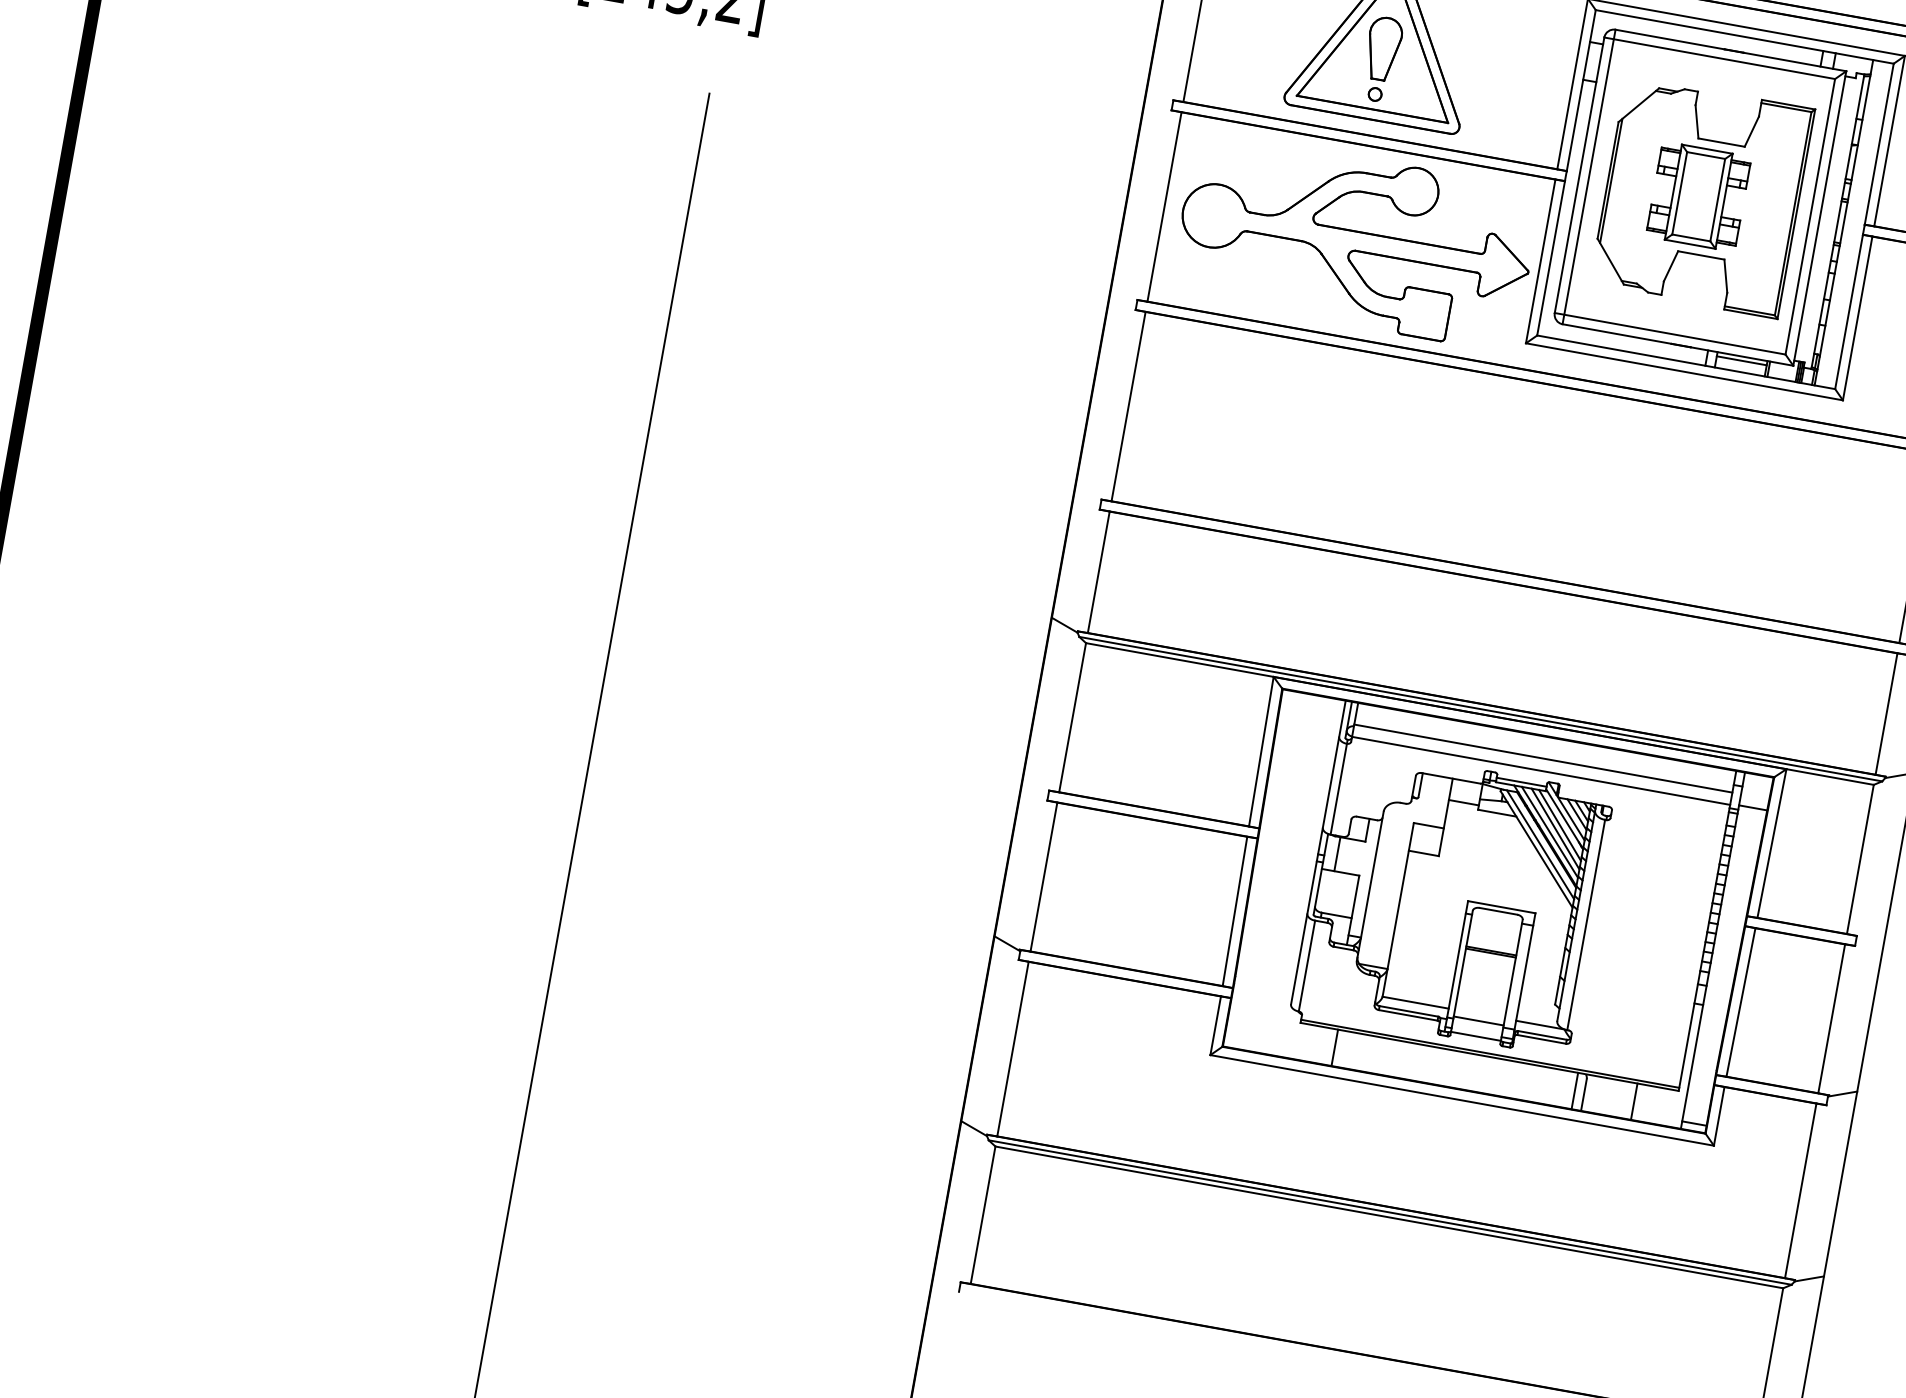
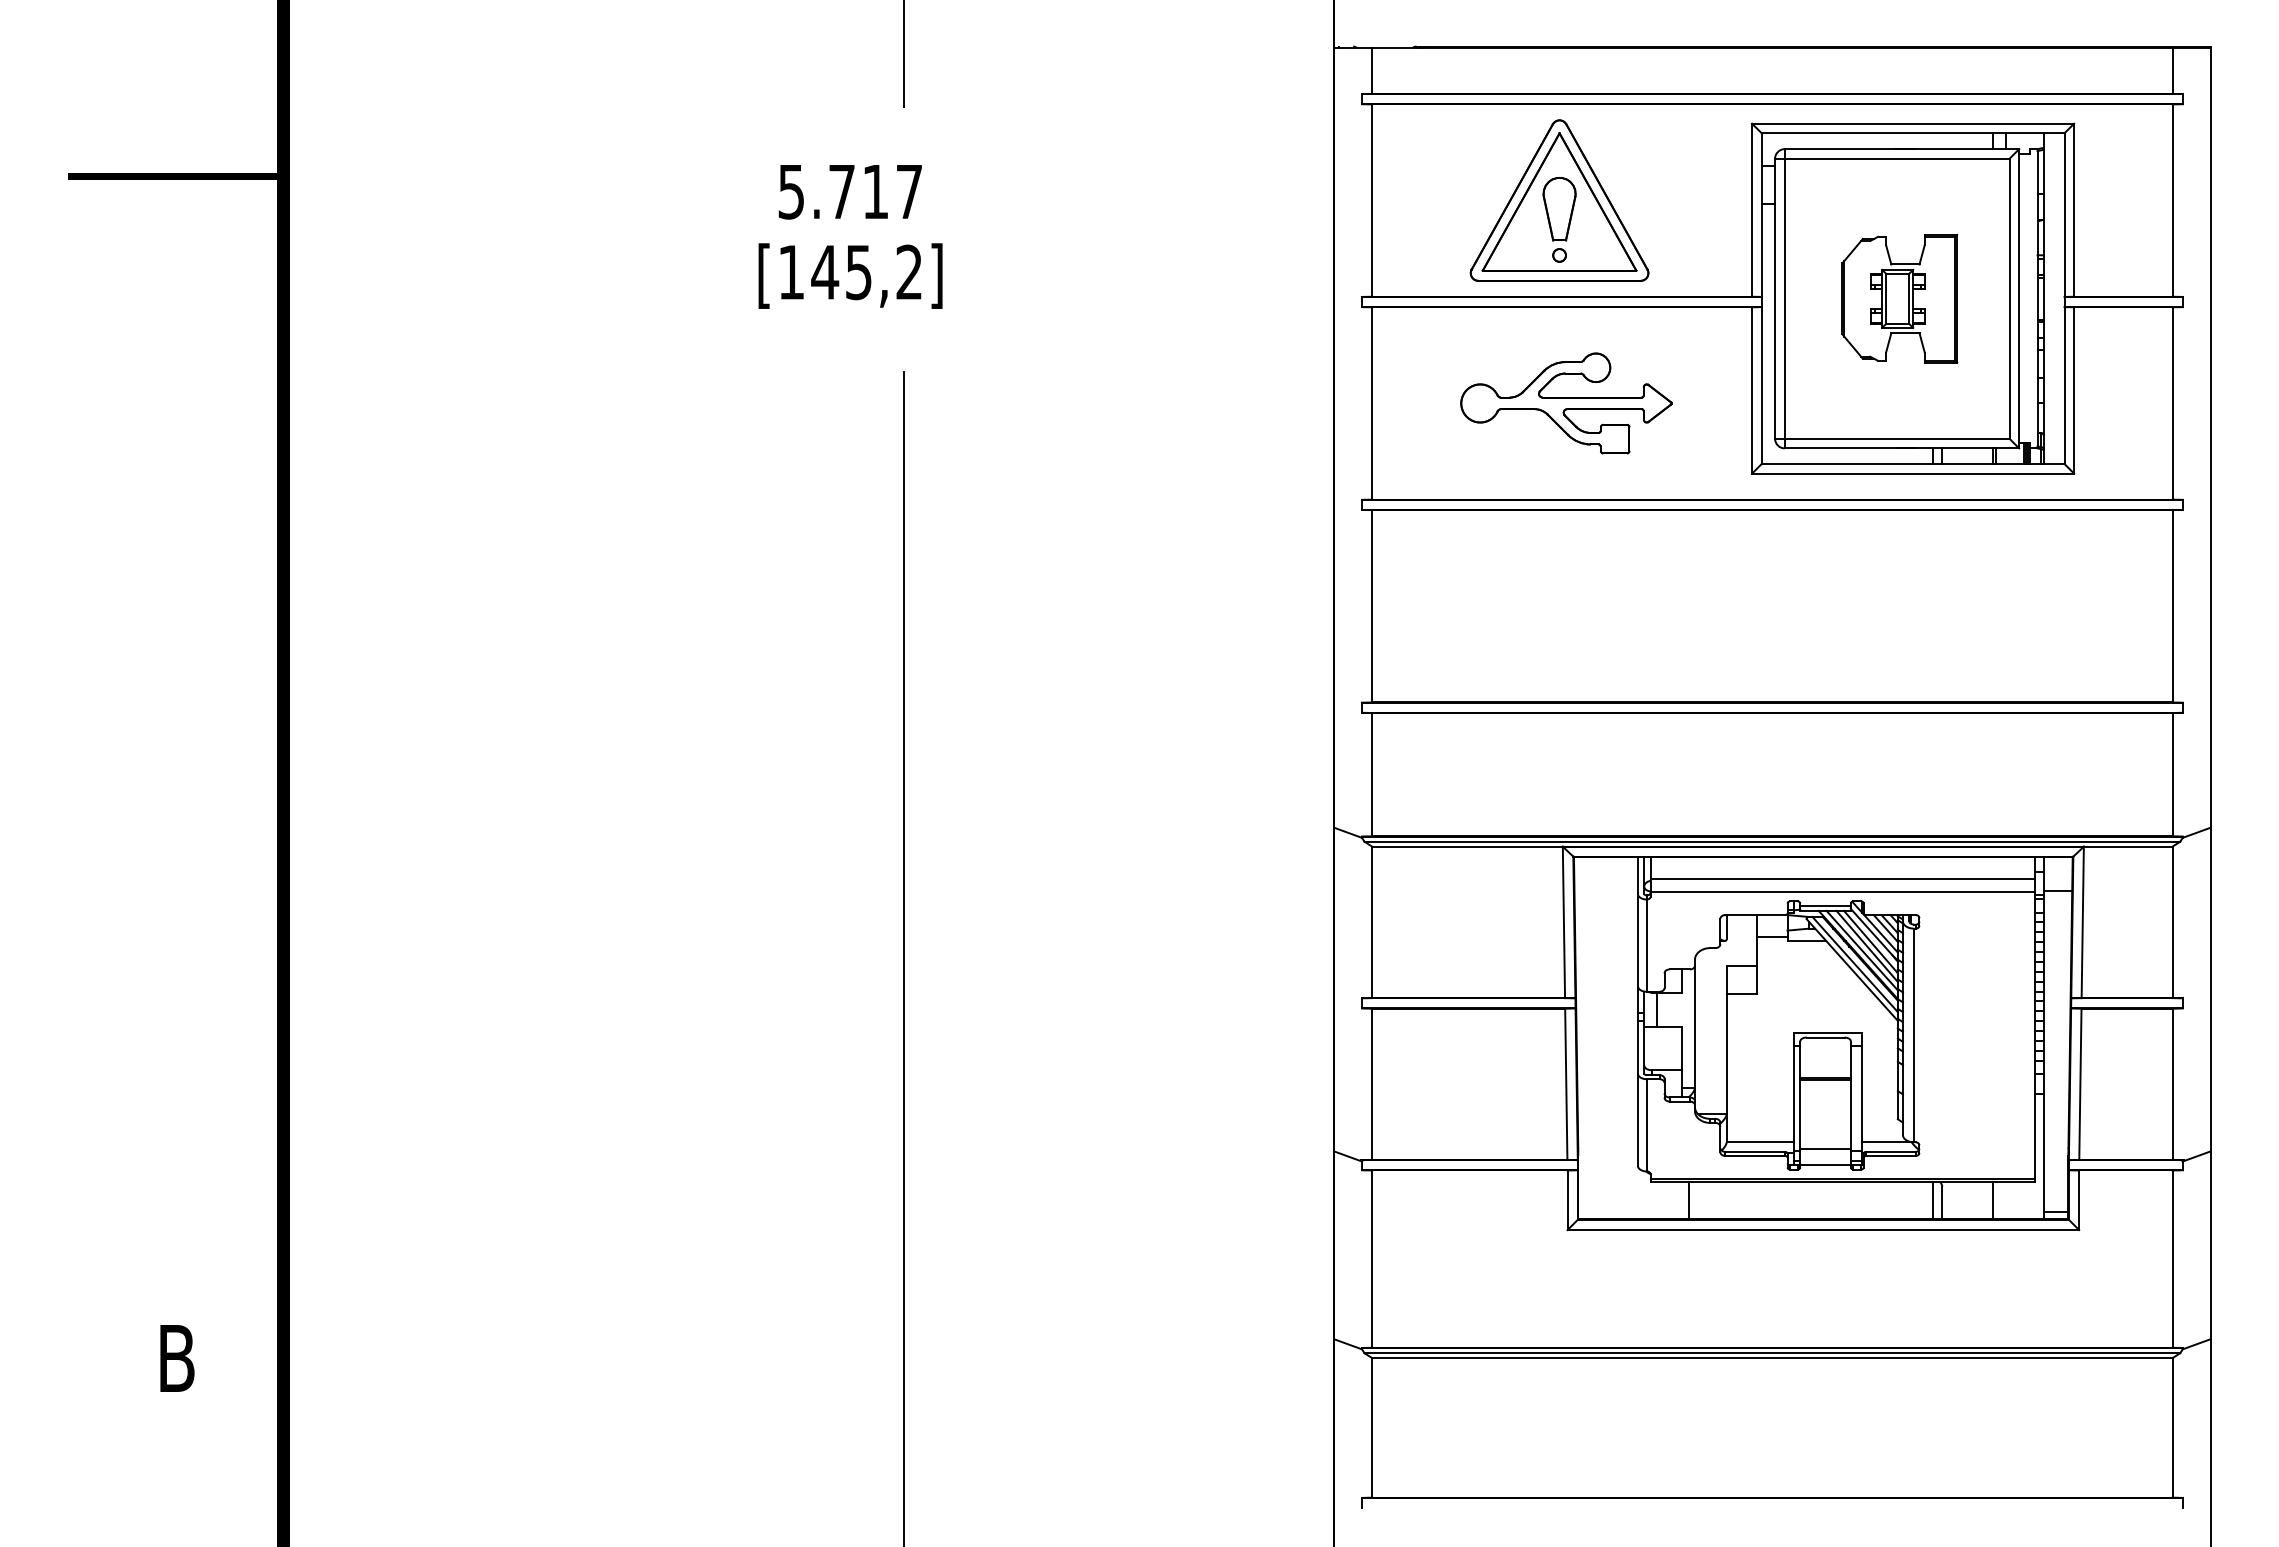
part: (1702, 197) -> (1899, 298), size x0.6
part: (1355, 241) -> (1566, 403), size x0.6
line: (1741, 360) -> (1967, 452), removed

